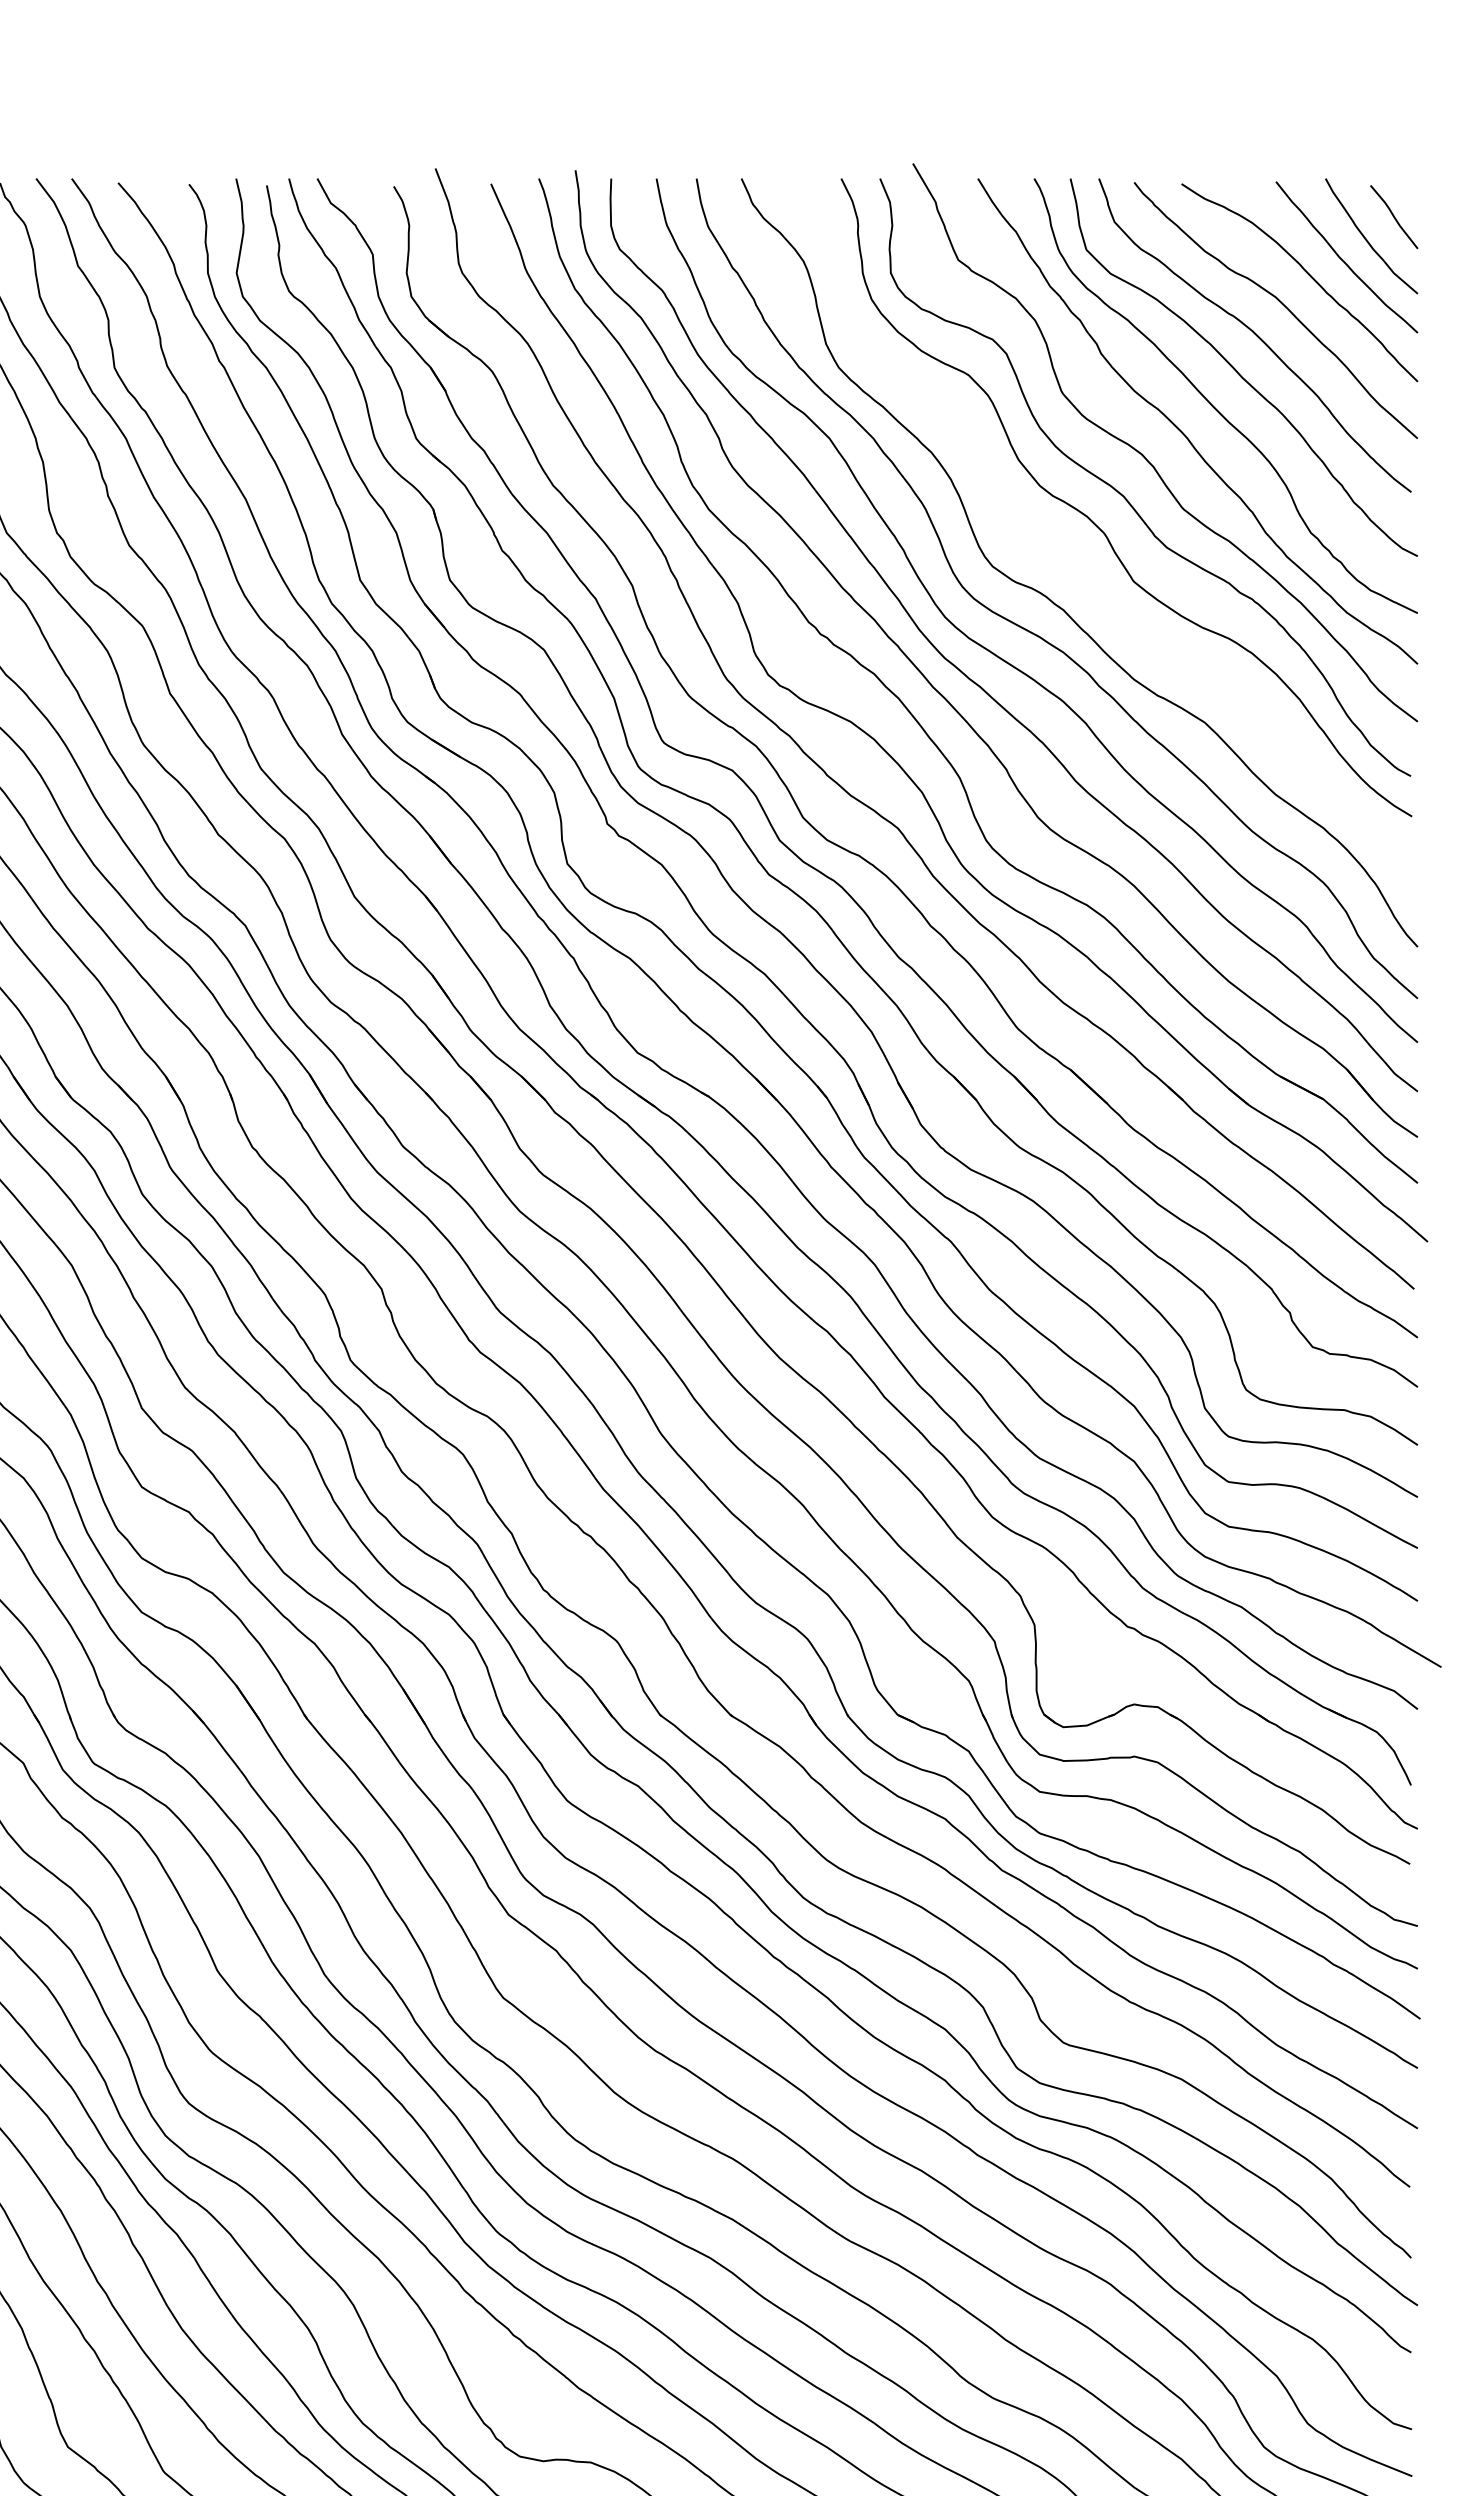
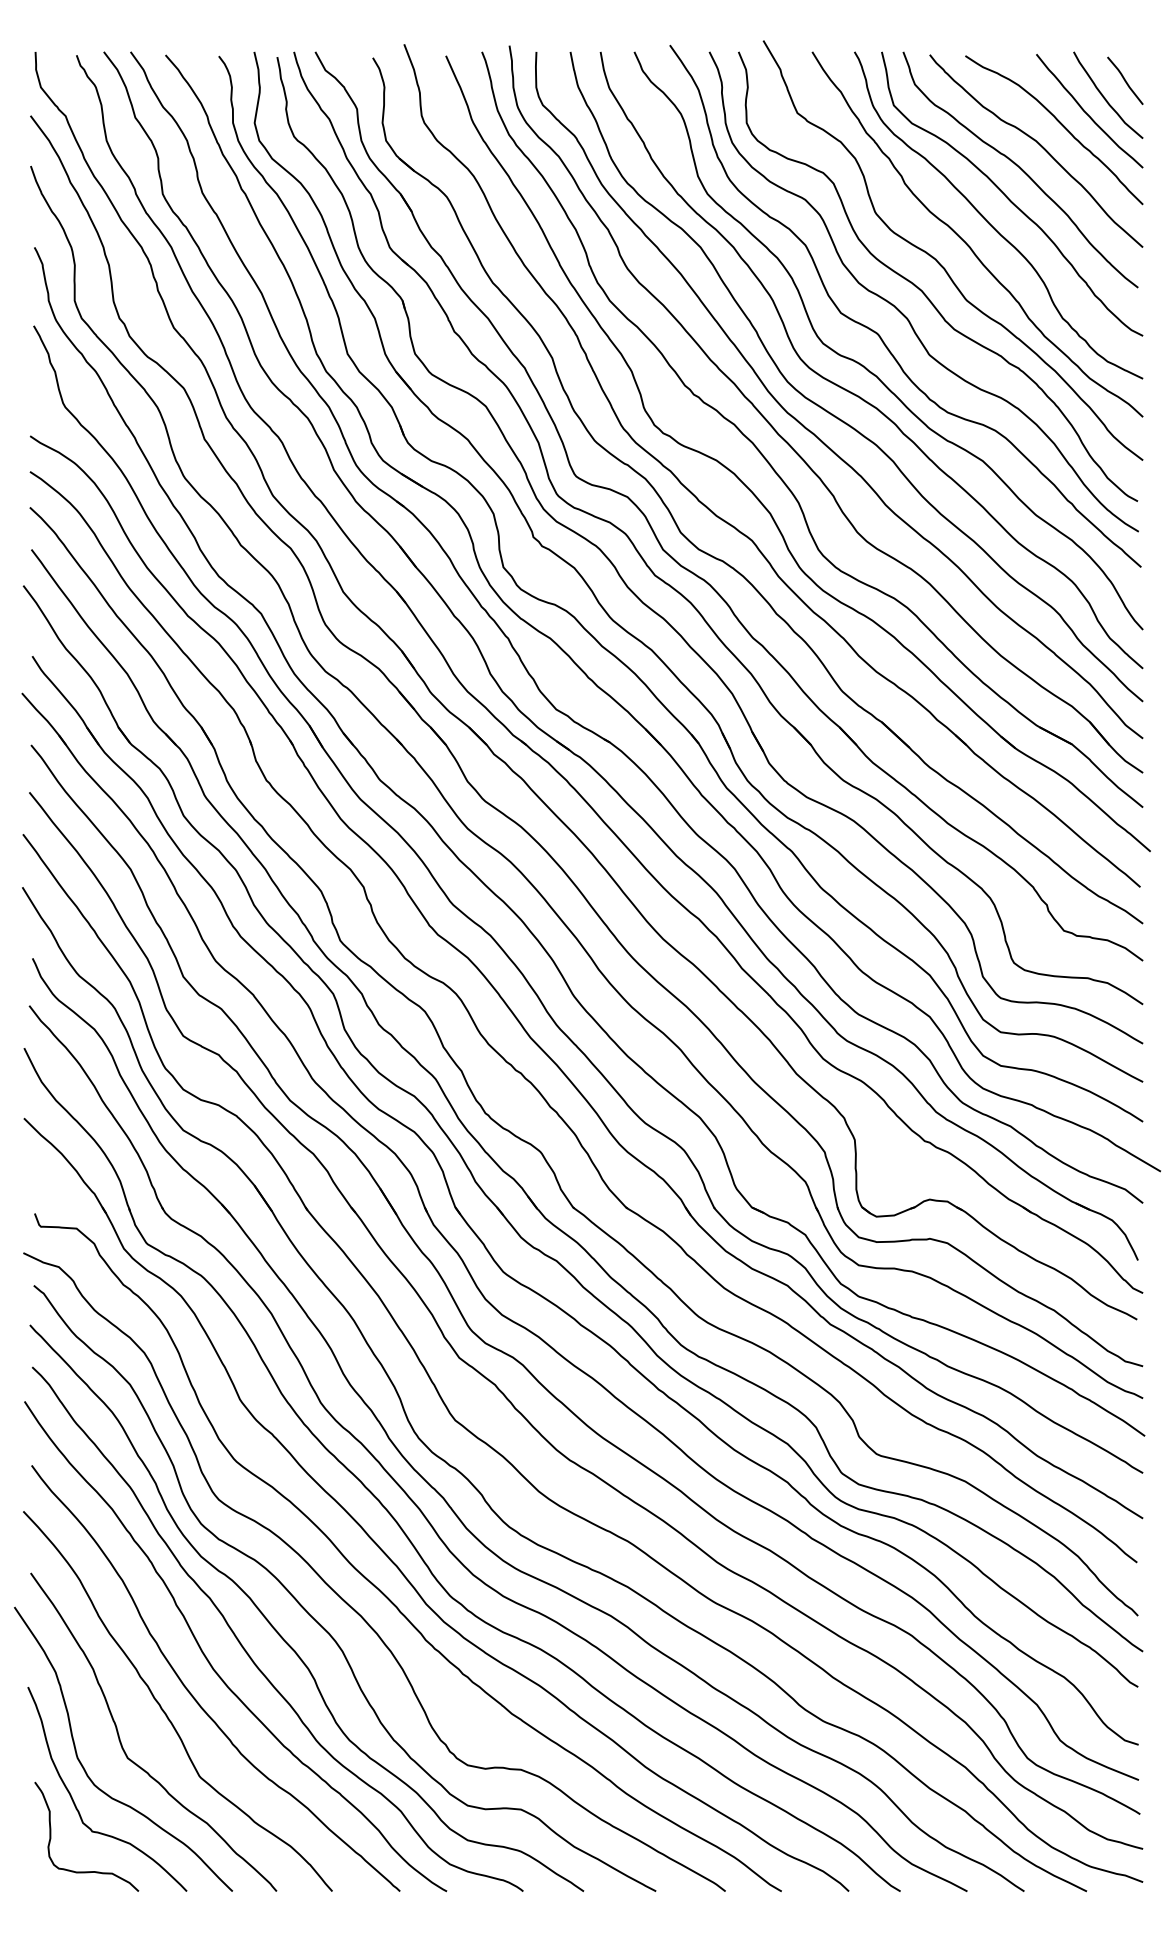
curve: (1064, 551) -> (877, 332), added

